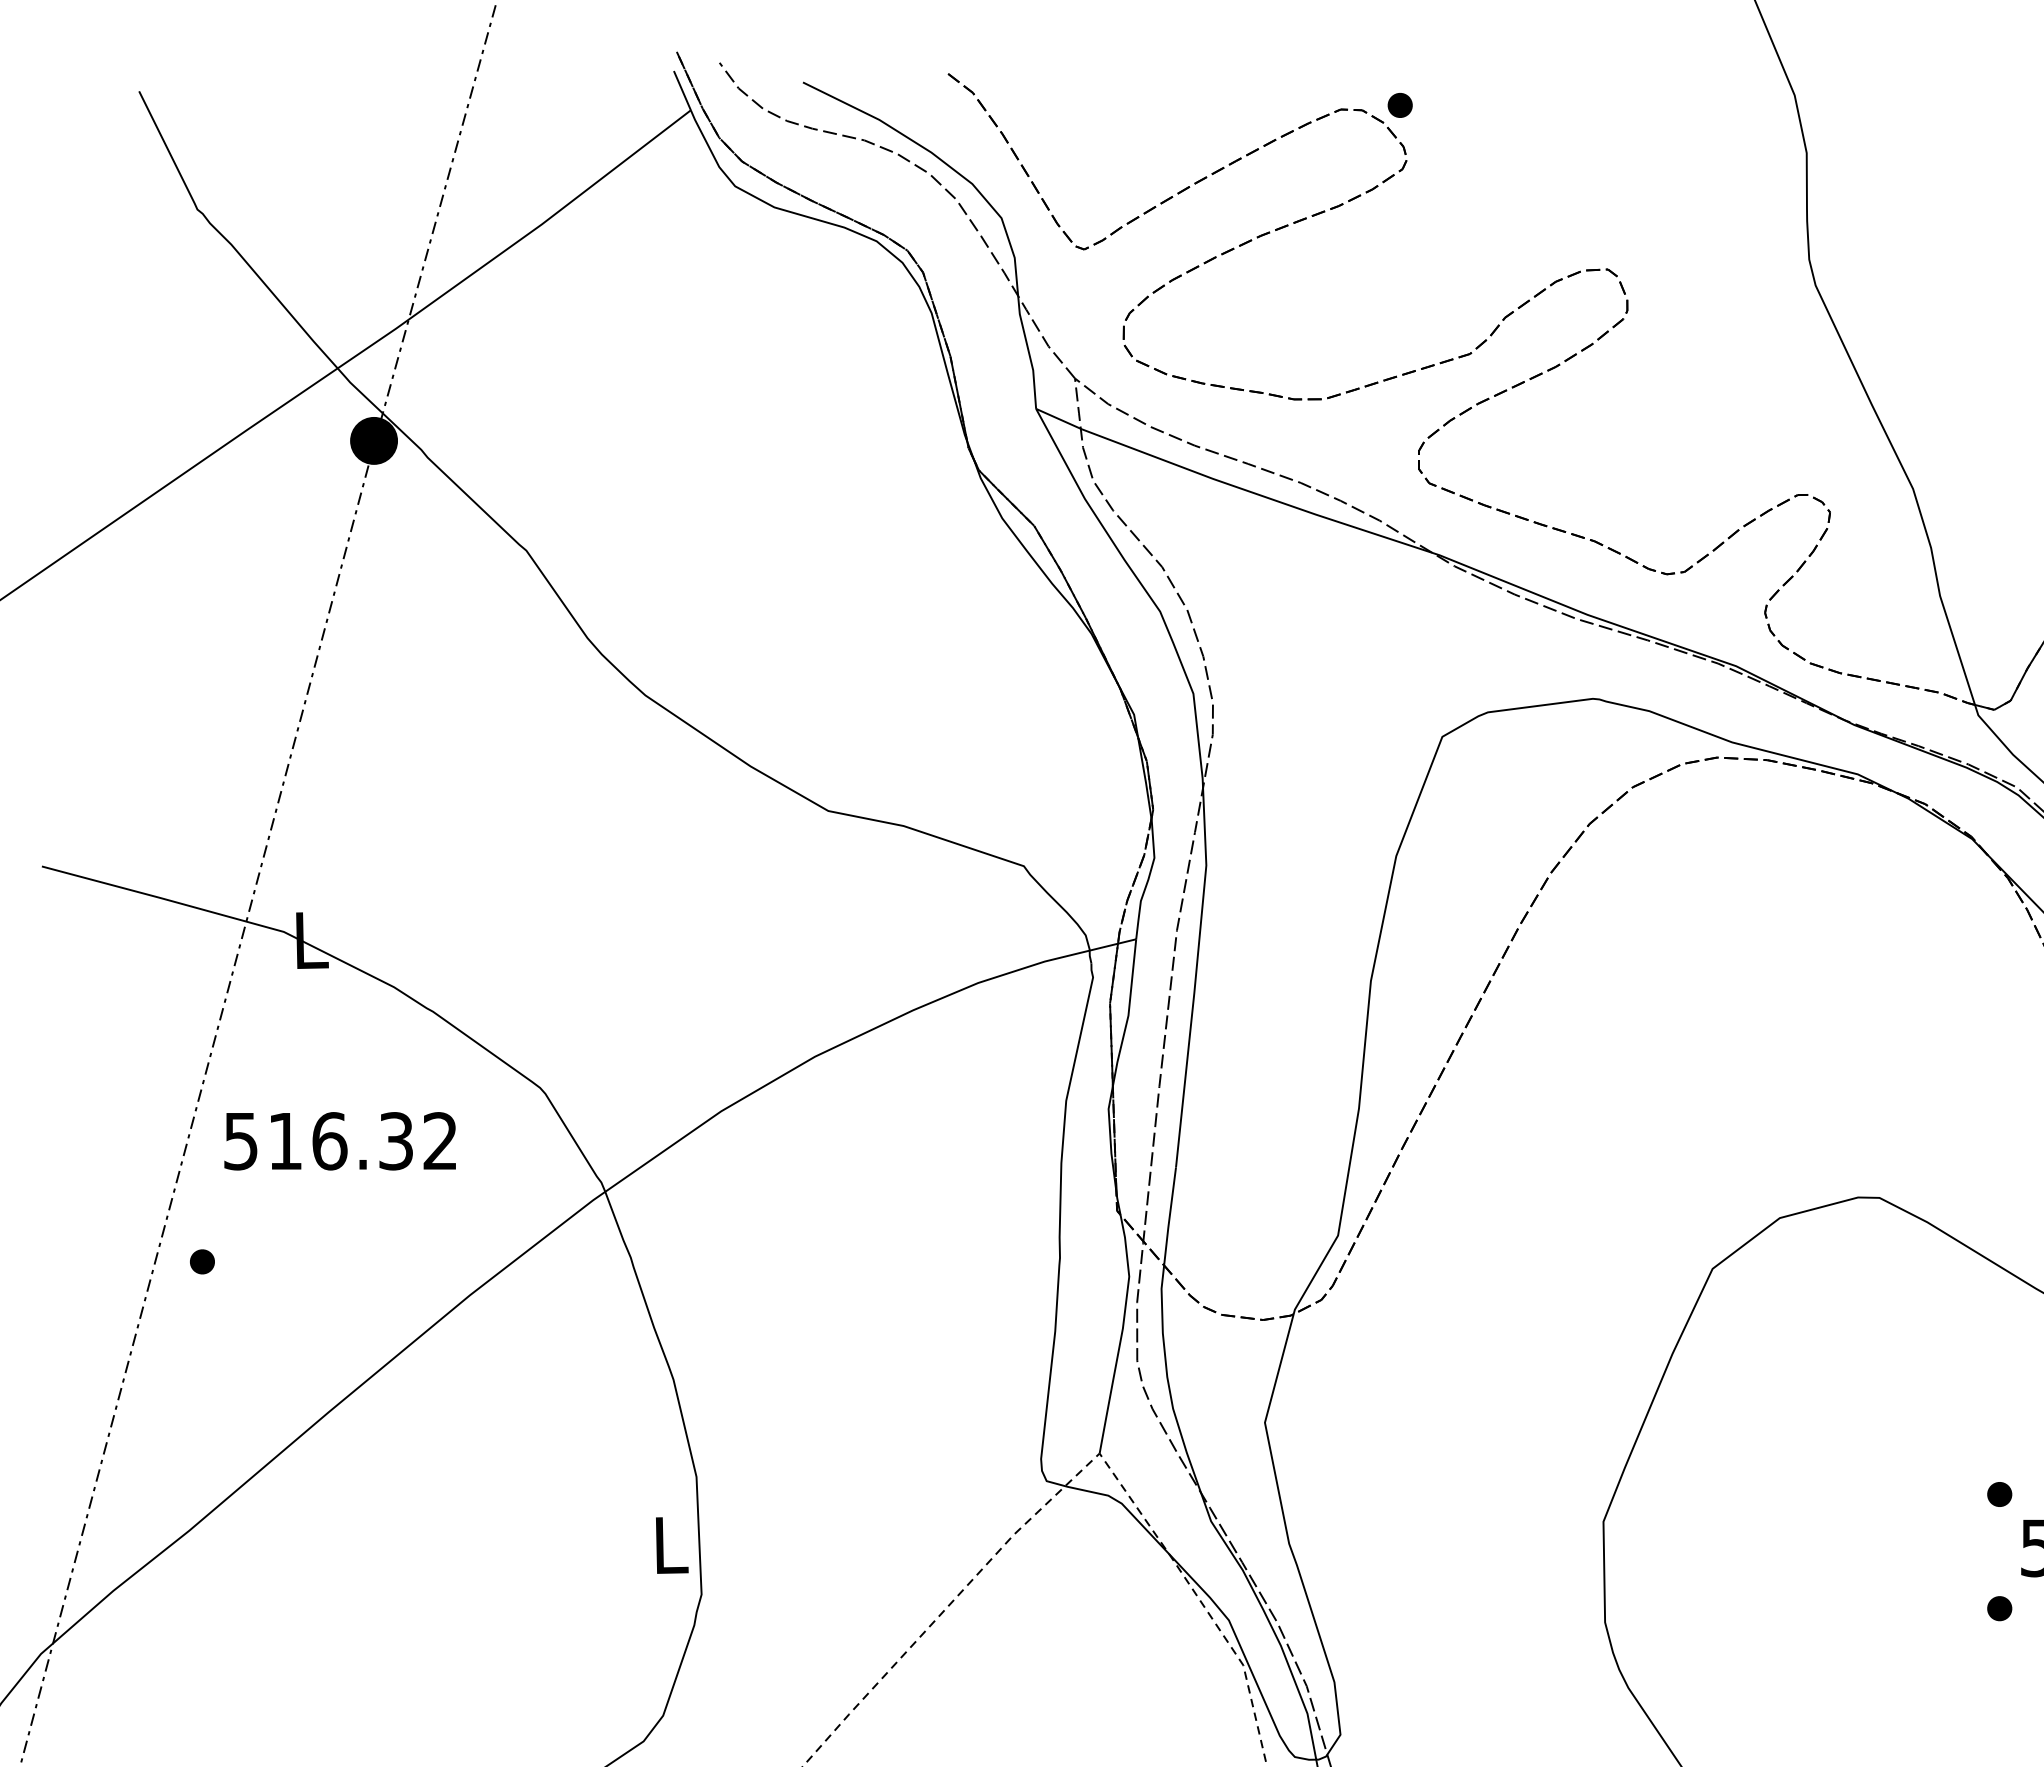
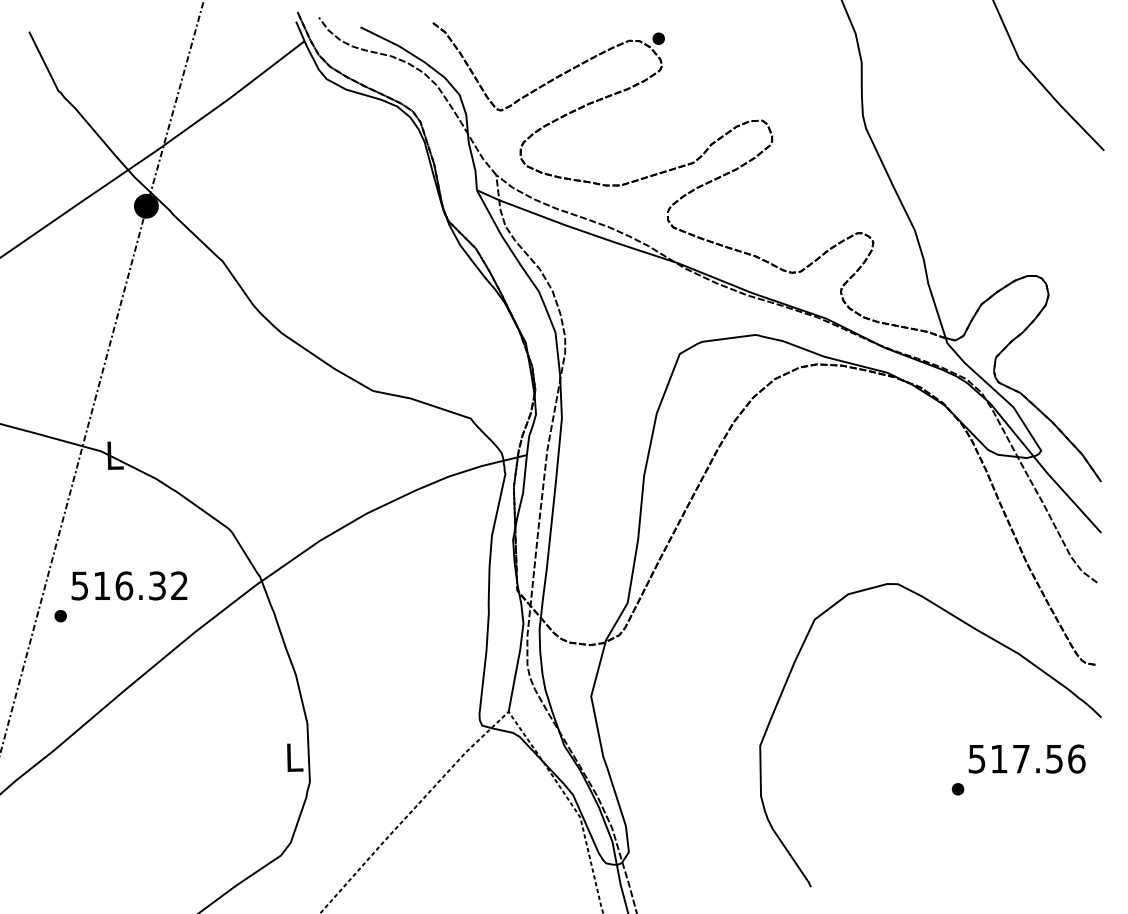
text: (340, 1140) -> (129, 585), moved
part: (1998, 1494) -> (957, 732), removed

